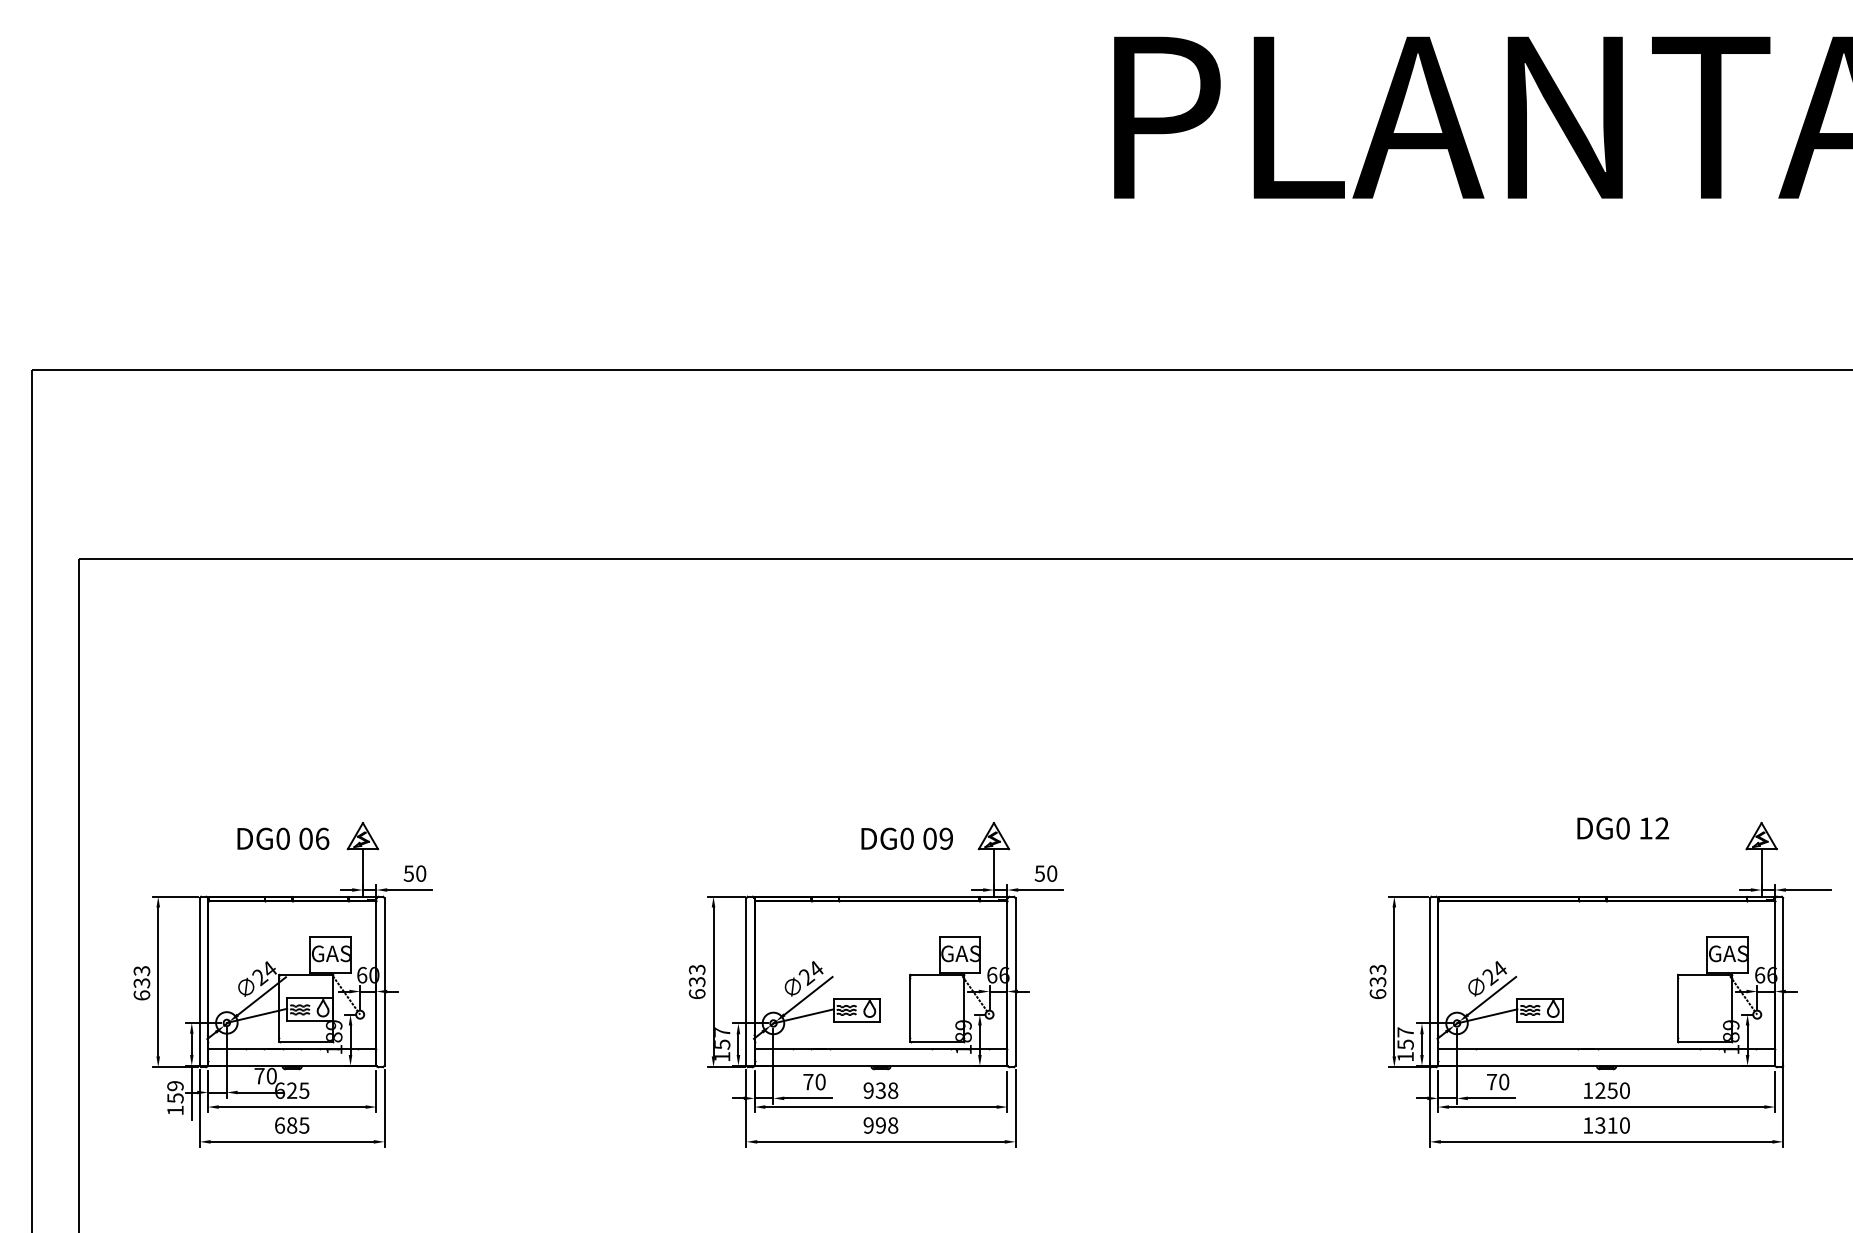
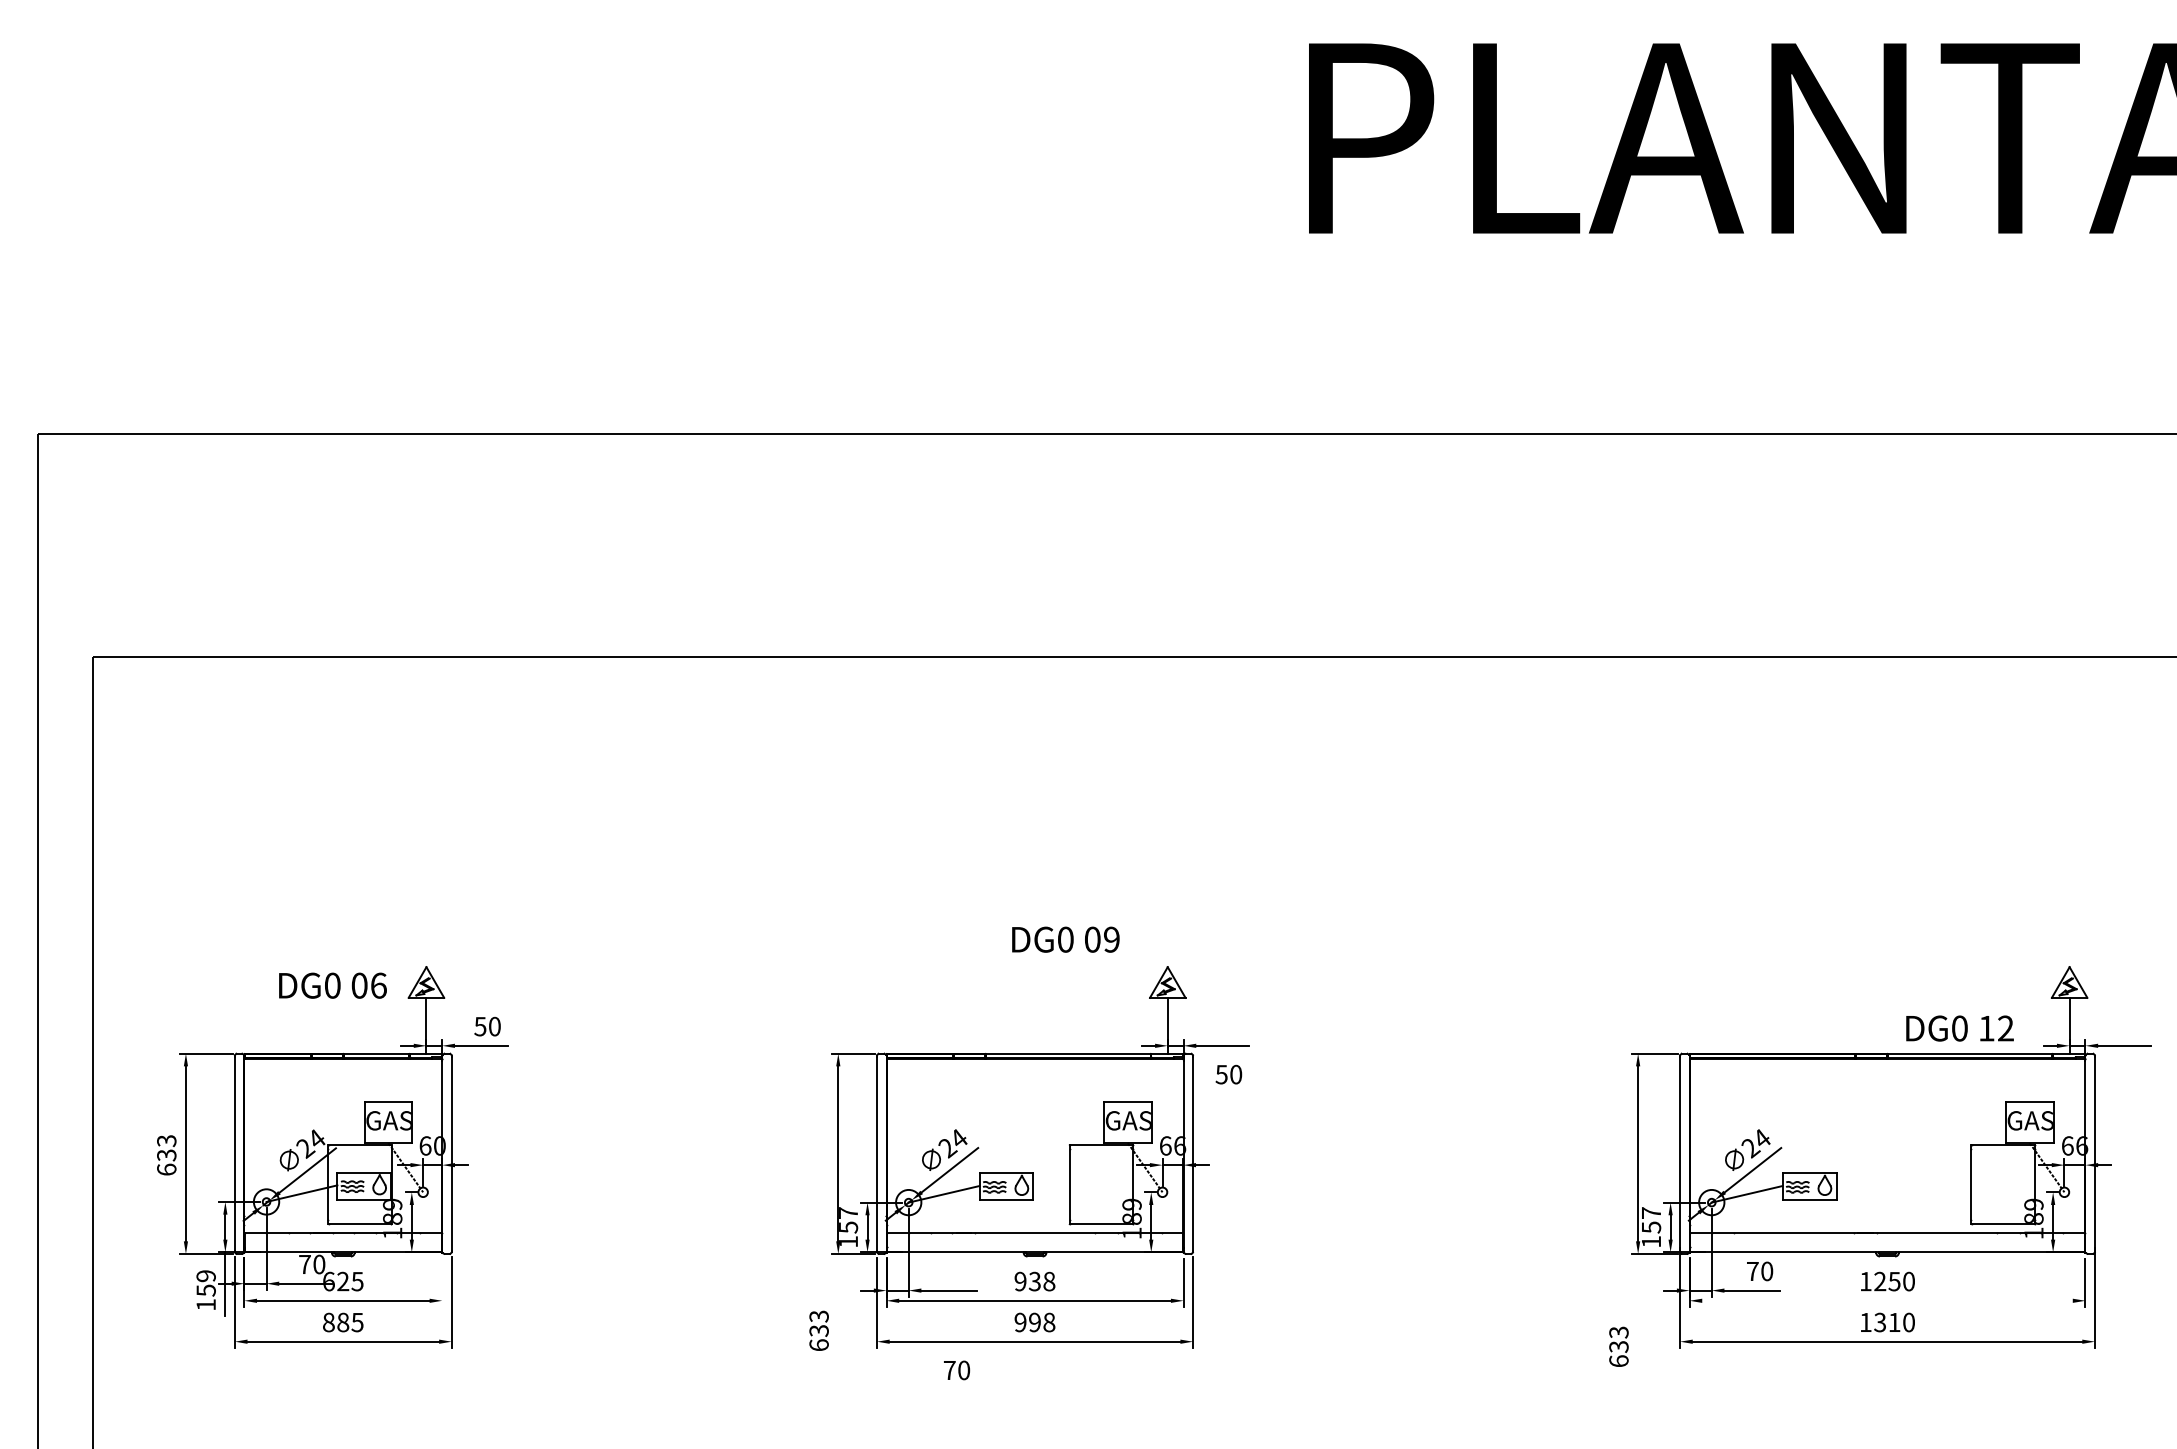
text: (1622, 828) -> (1959, 1028), moved
text: (906, 838) -> (1065, 939), moved
text: (1045, 873) -> (1228, 1074), moved
text: (696, 981) -> (818, 1330), moved
text: (1377, 981) -> (1618, 1346), moved
text: (814, 1082) -> (957, 1370), moved
line: (376, 1091) -> (442, 1282), removed
line: (1606, 1106) -> (1887, 1300), removed
text: (279, 1125) -> (328, 1322), 685 -> 885

